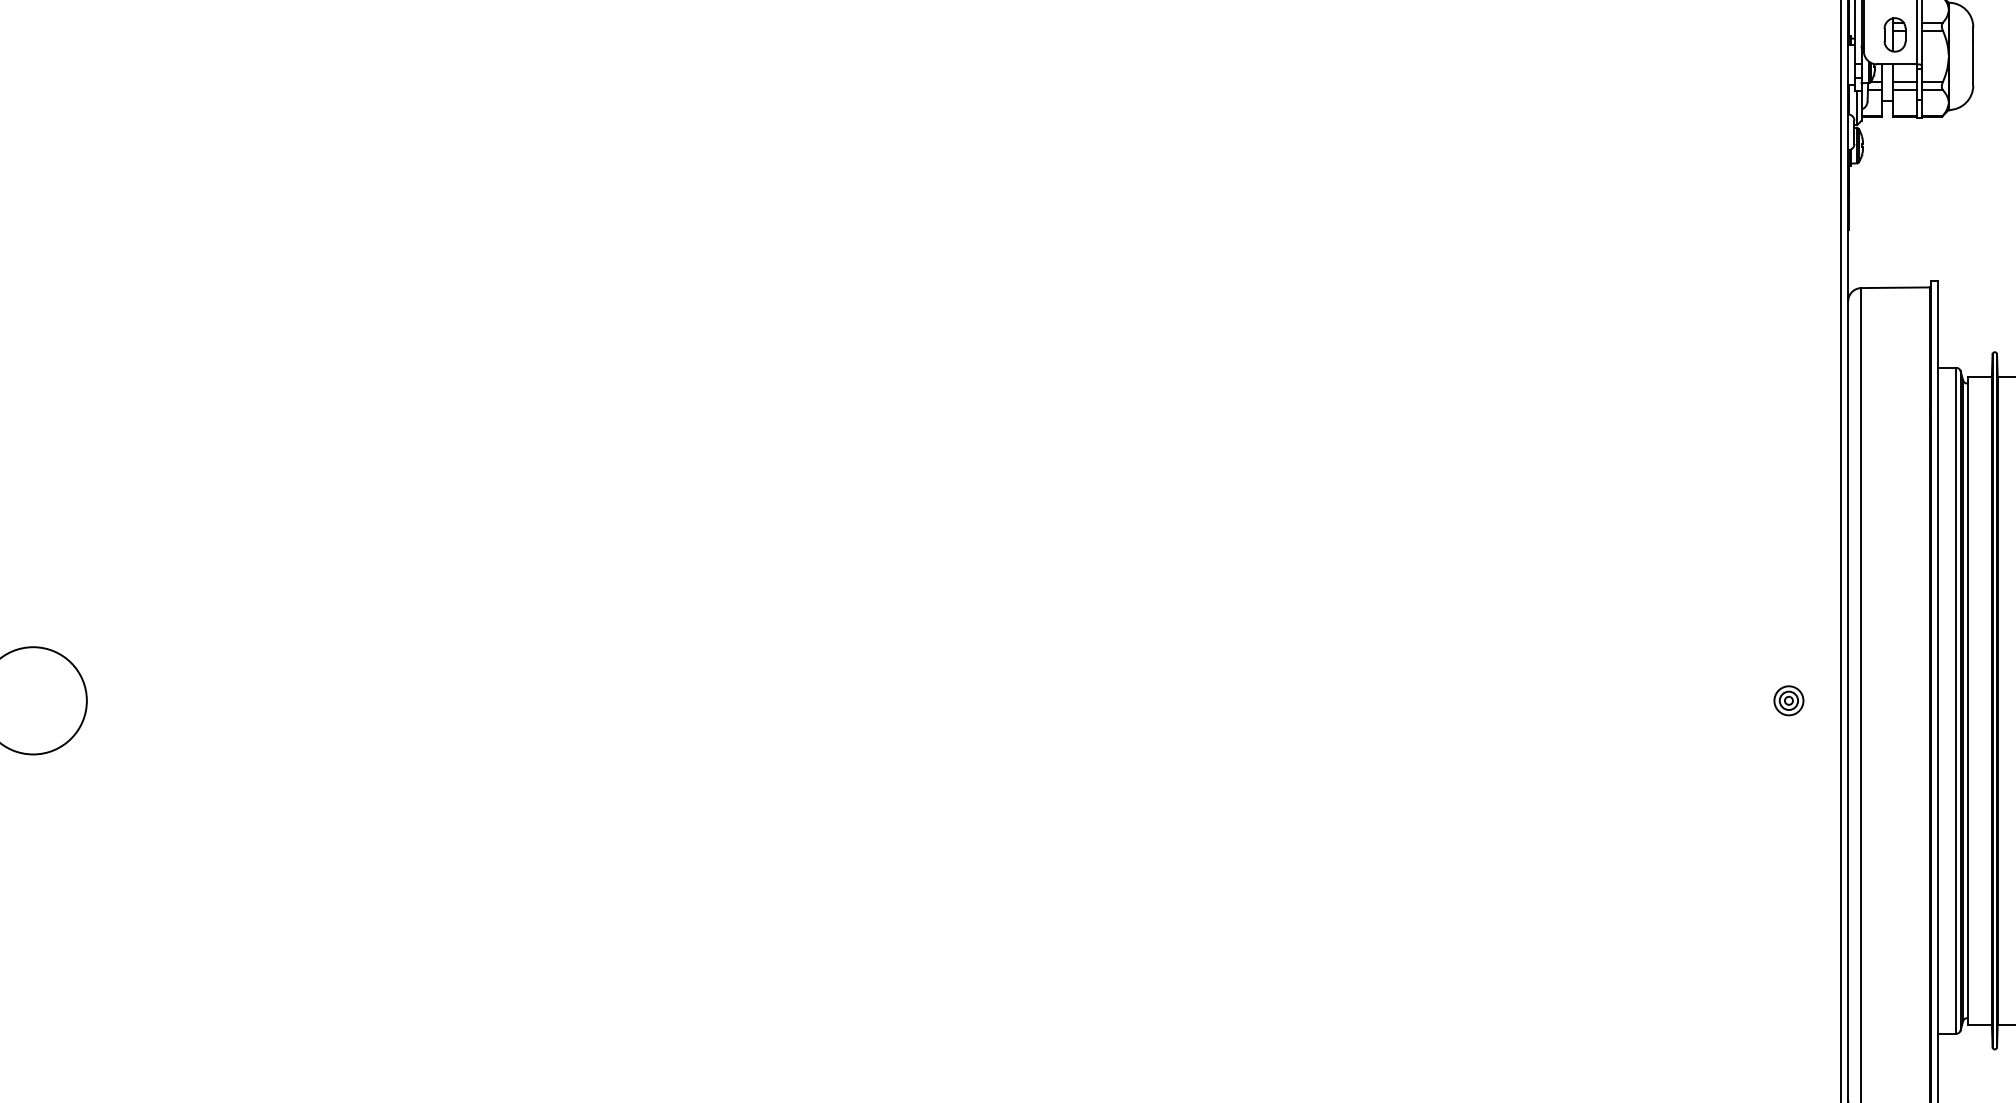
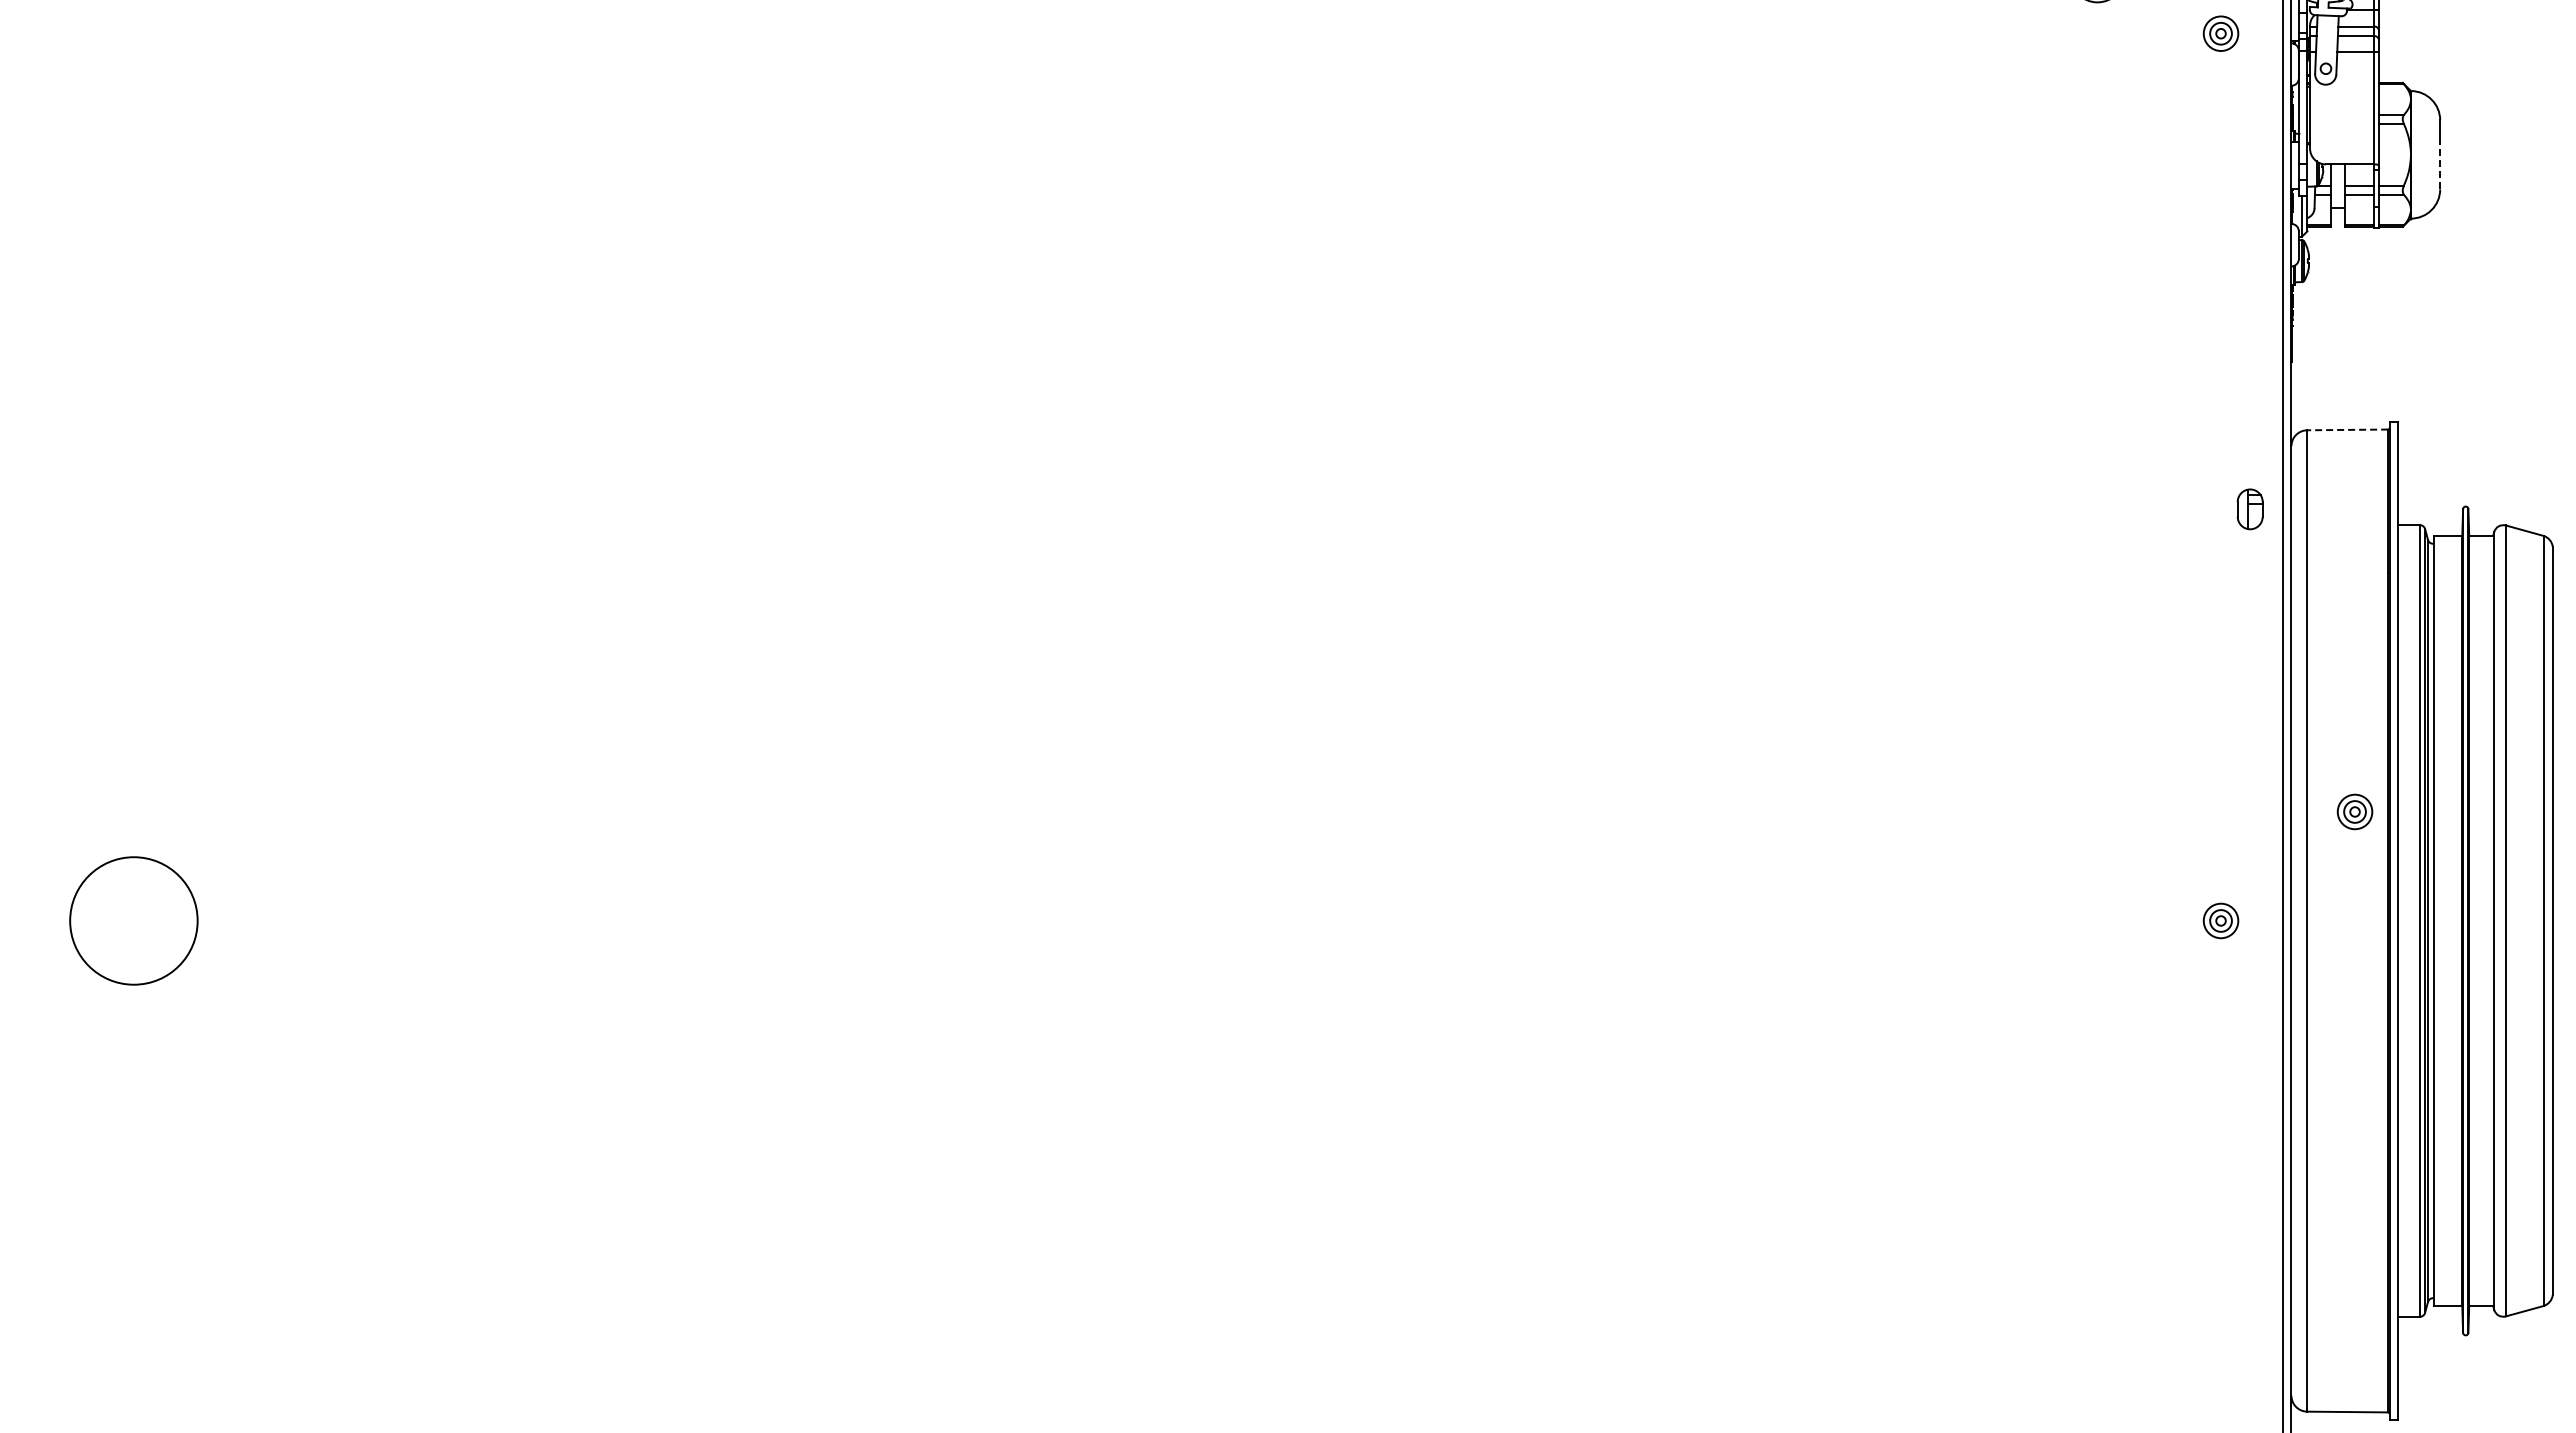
part: (1894, 35) -> (2249, 509), moved
line: (1973, 63) -> (2440, 163), solid -> dashed
line: (1895, 287) -> (2347, 429), solid -> dashed
part: (1901, 608) -> (2354, 811), added

